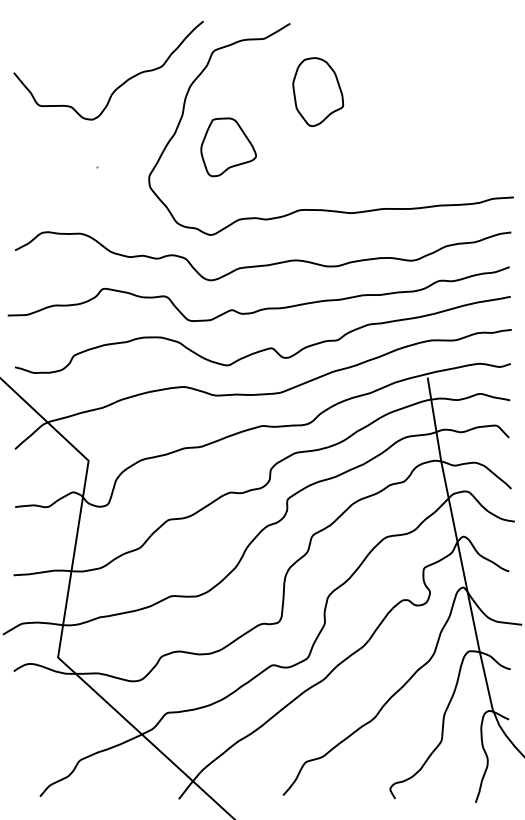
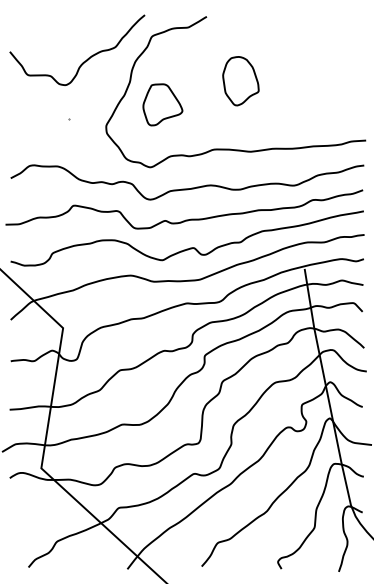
part: (318, 92) -> (241, 81), moved

